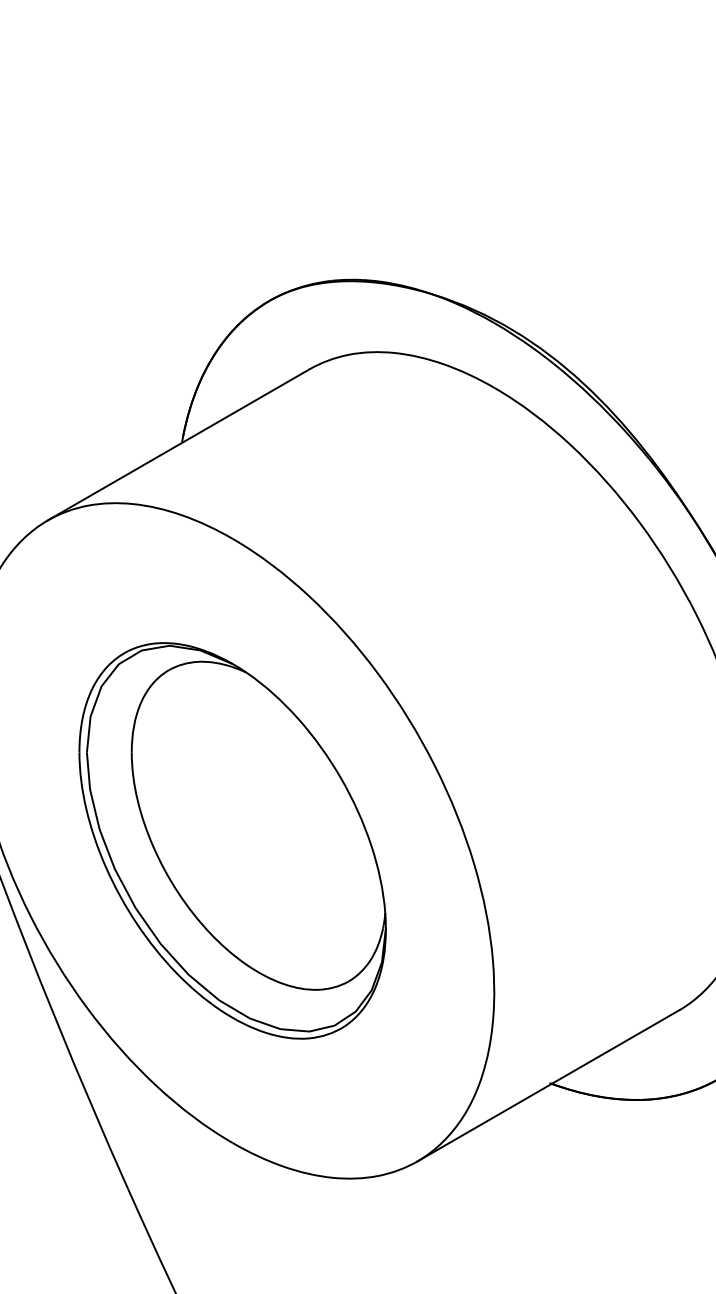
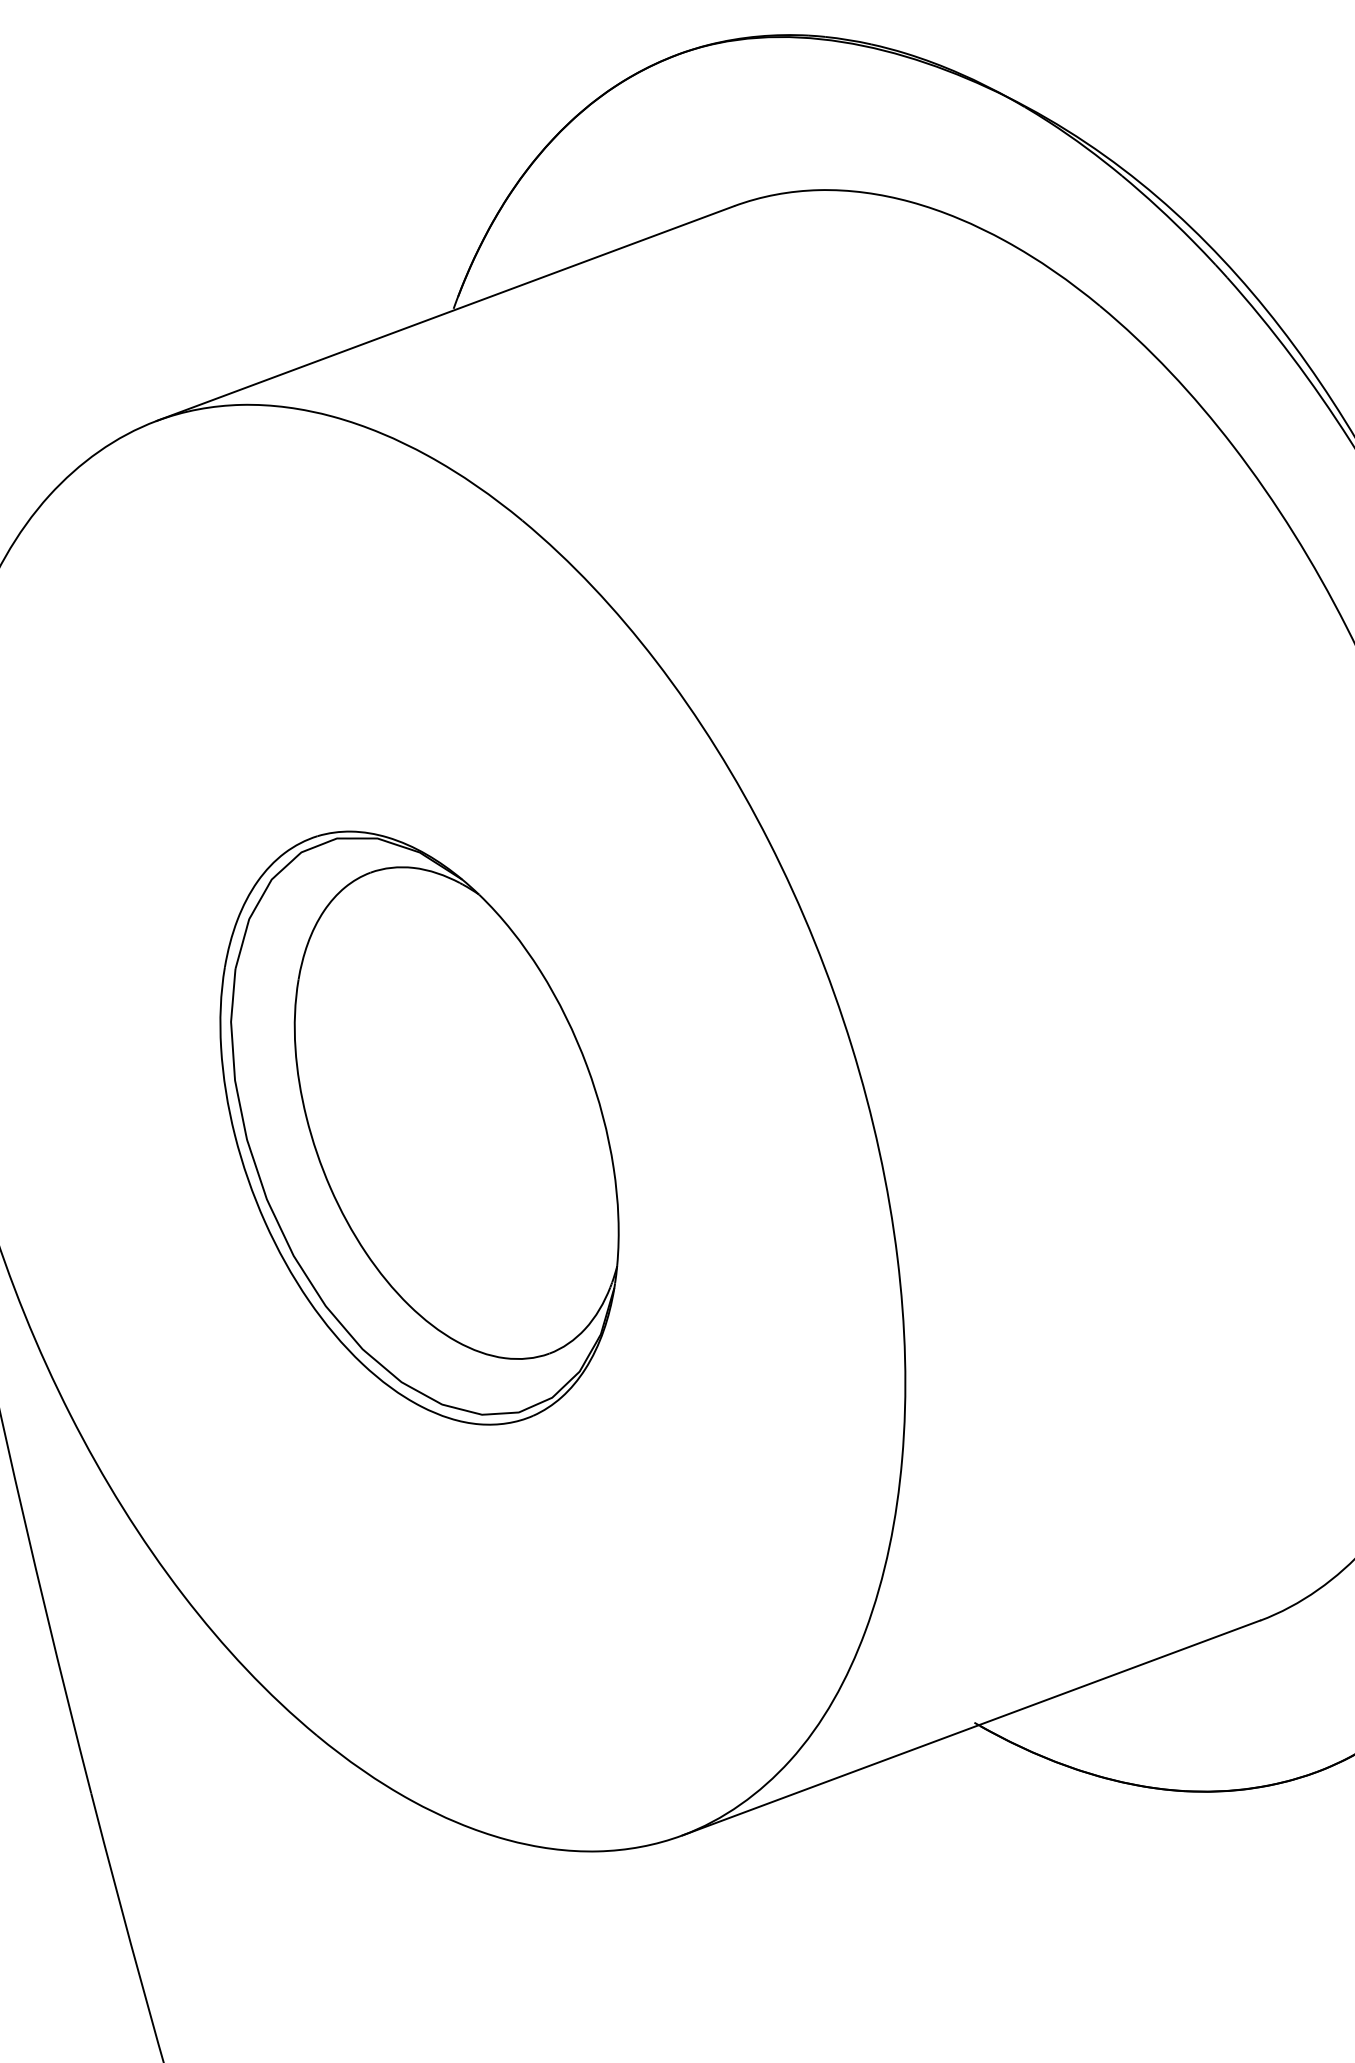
part: (232, 840) -> (419, 1127), size x0.7

